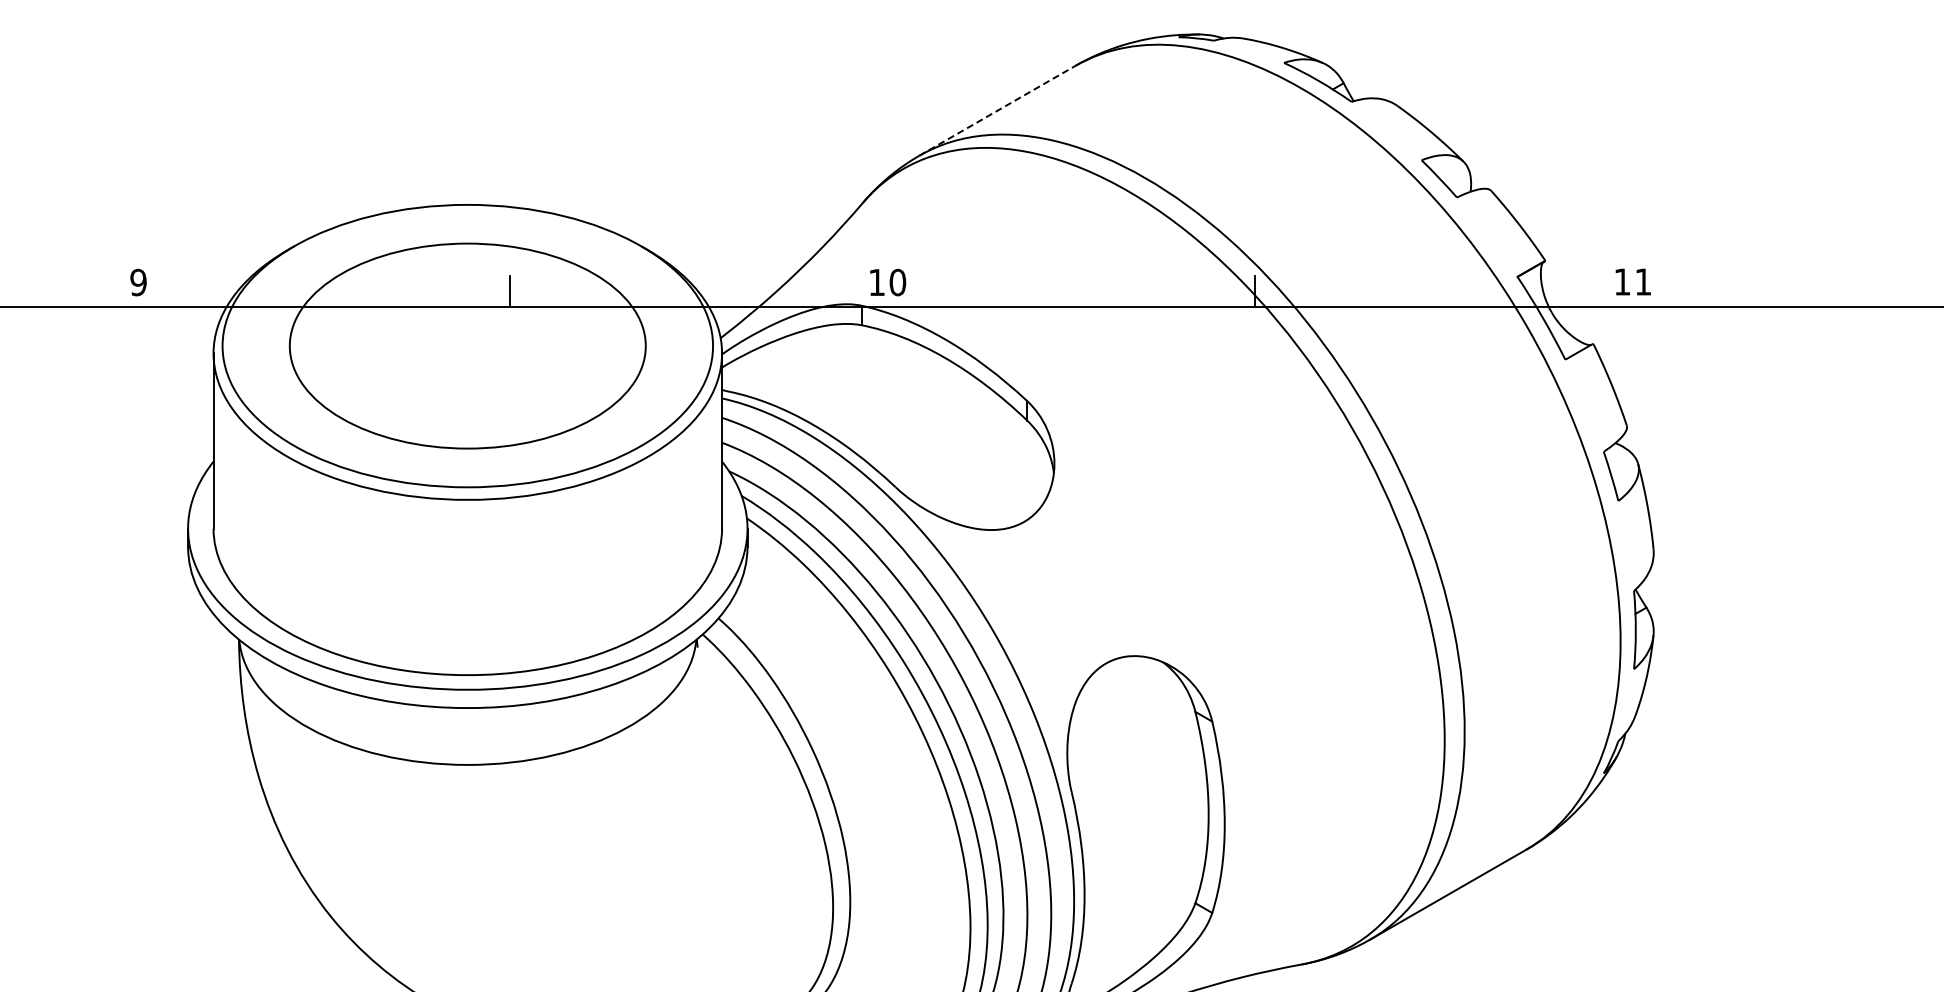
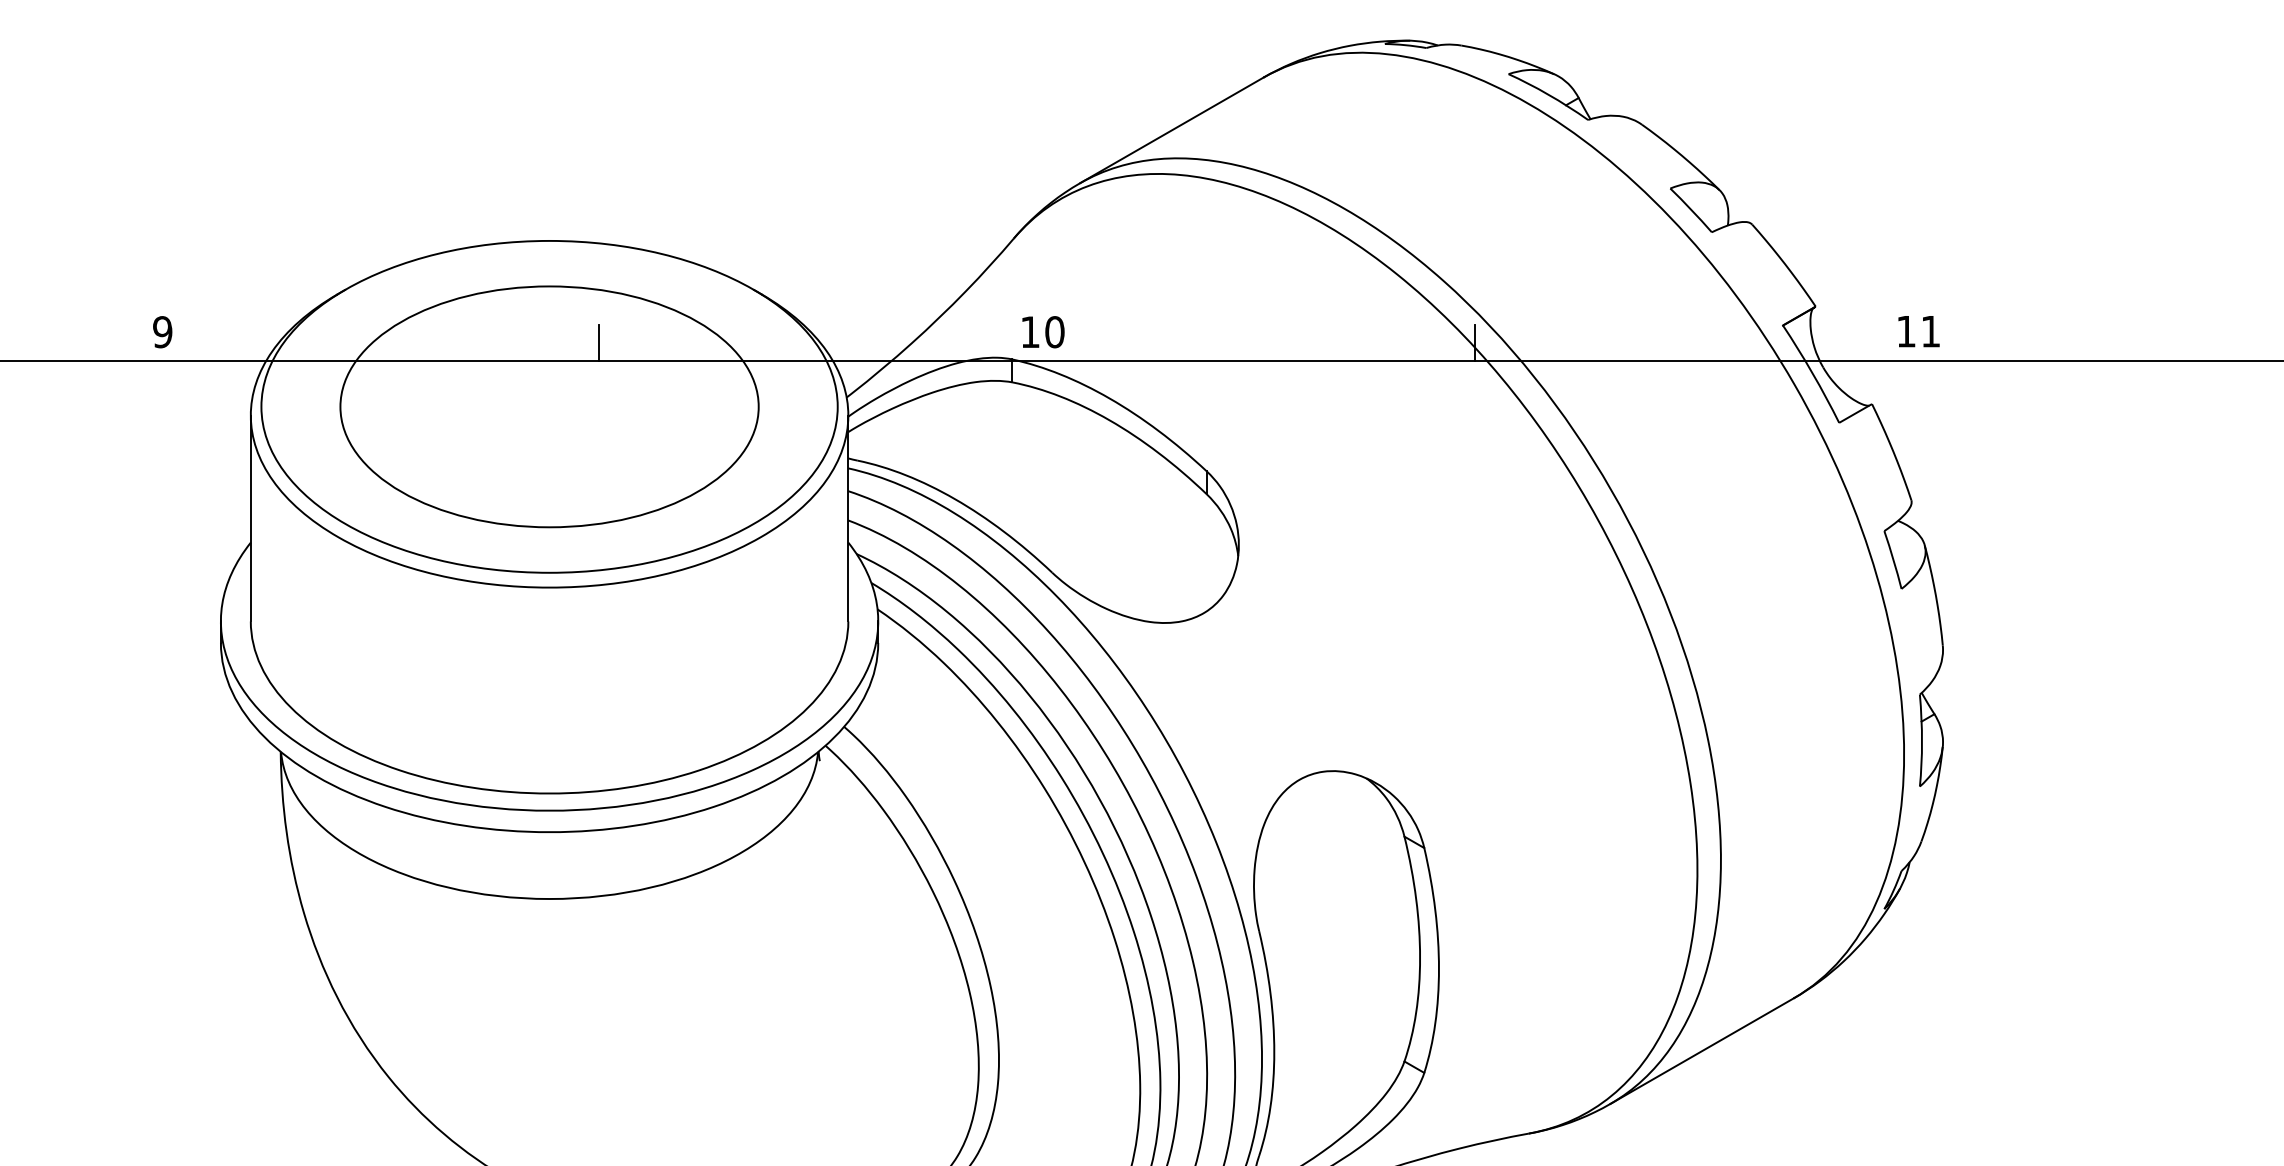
line: (997, 110) -> (1171, 130), dashed -> solid

